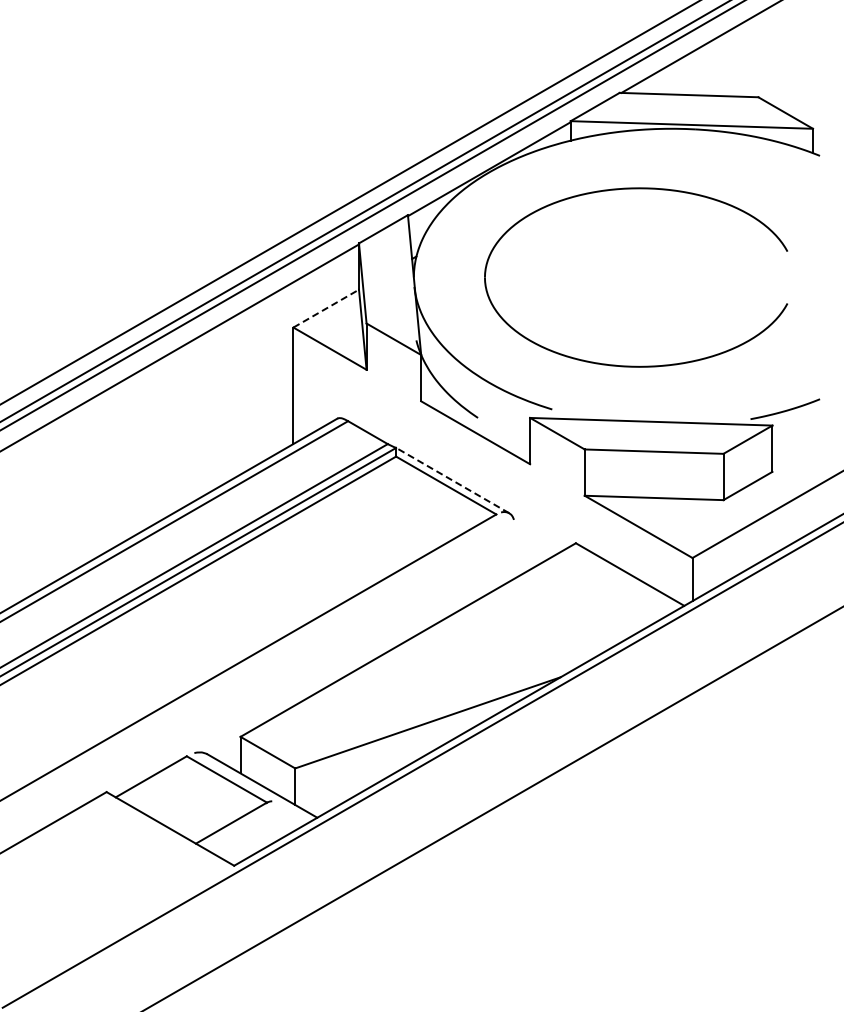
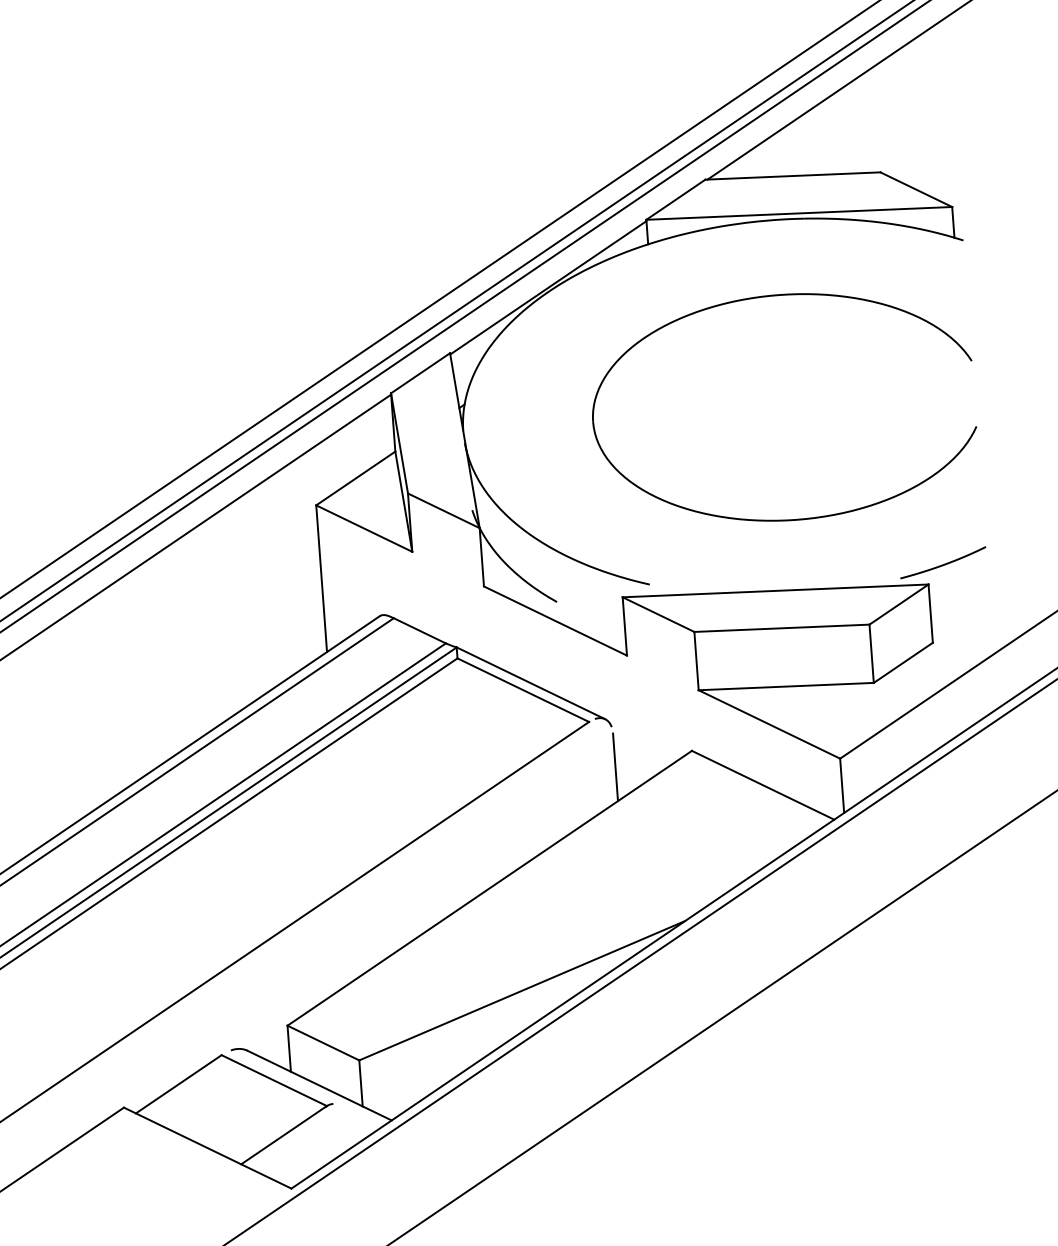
part: (636, 189) -> (775, 296), moved
line: (326, 308) -> (356, 478), dashed -> solid
line: (452, 480) -> (530, 683), dashed -> solid
line: (514, 551) -> (615, 766), added

